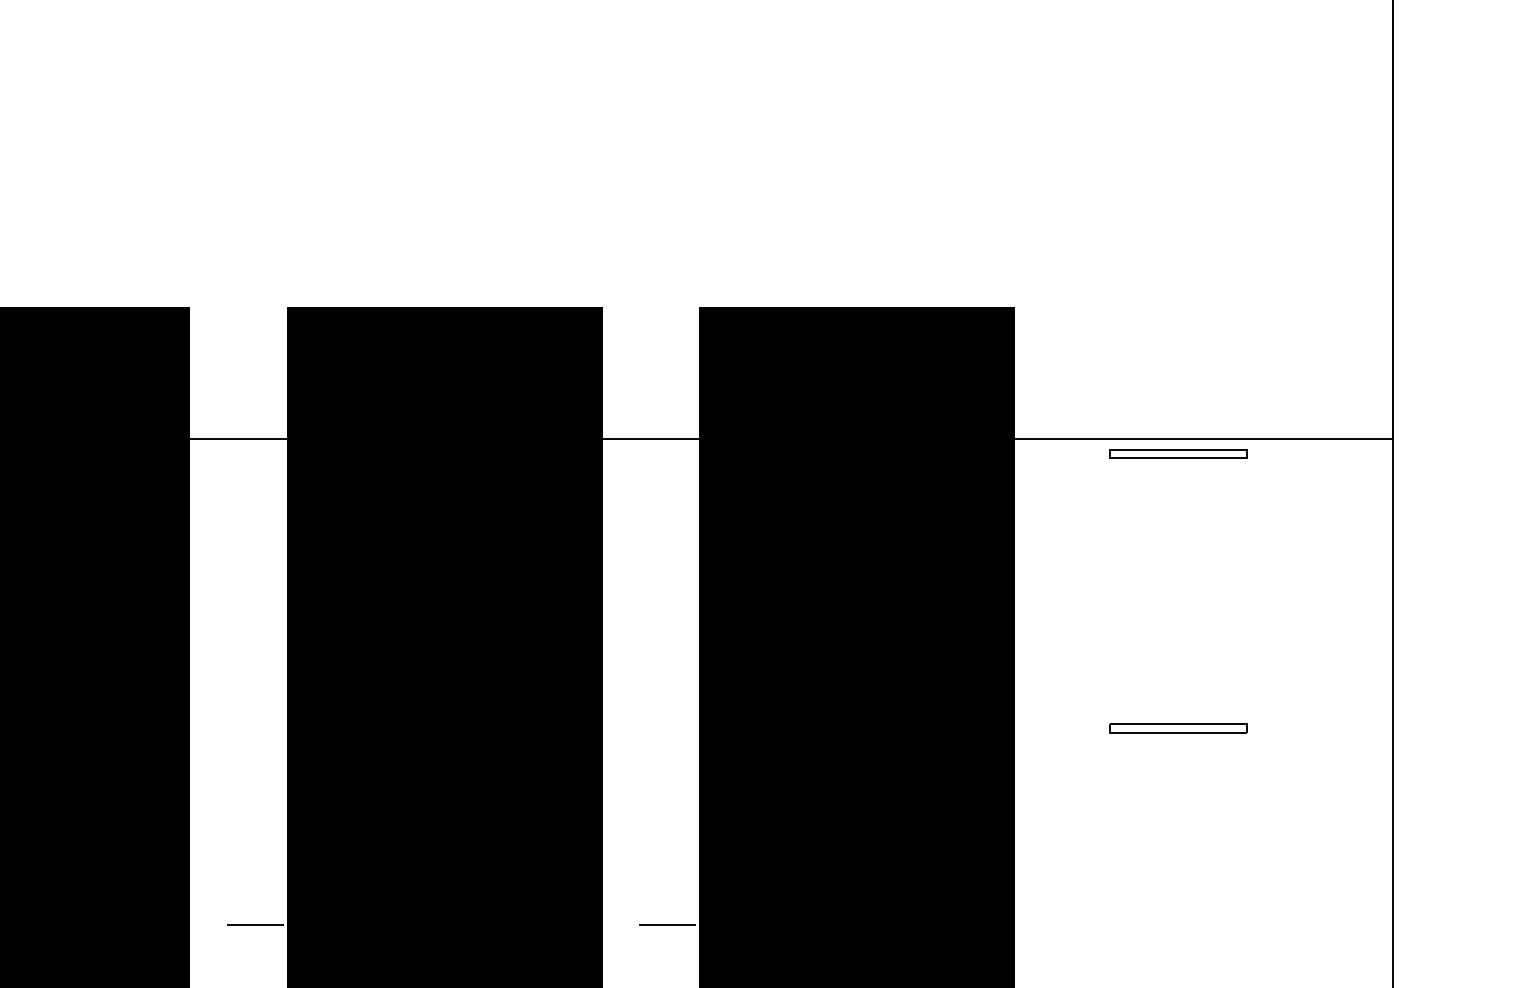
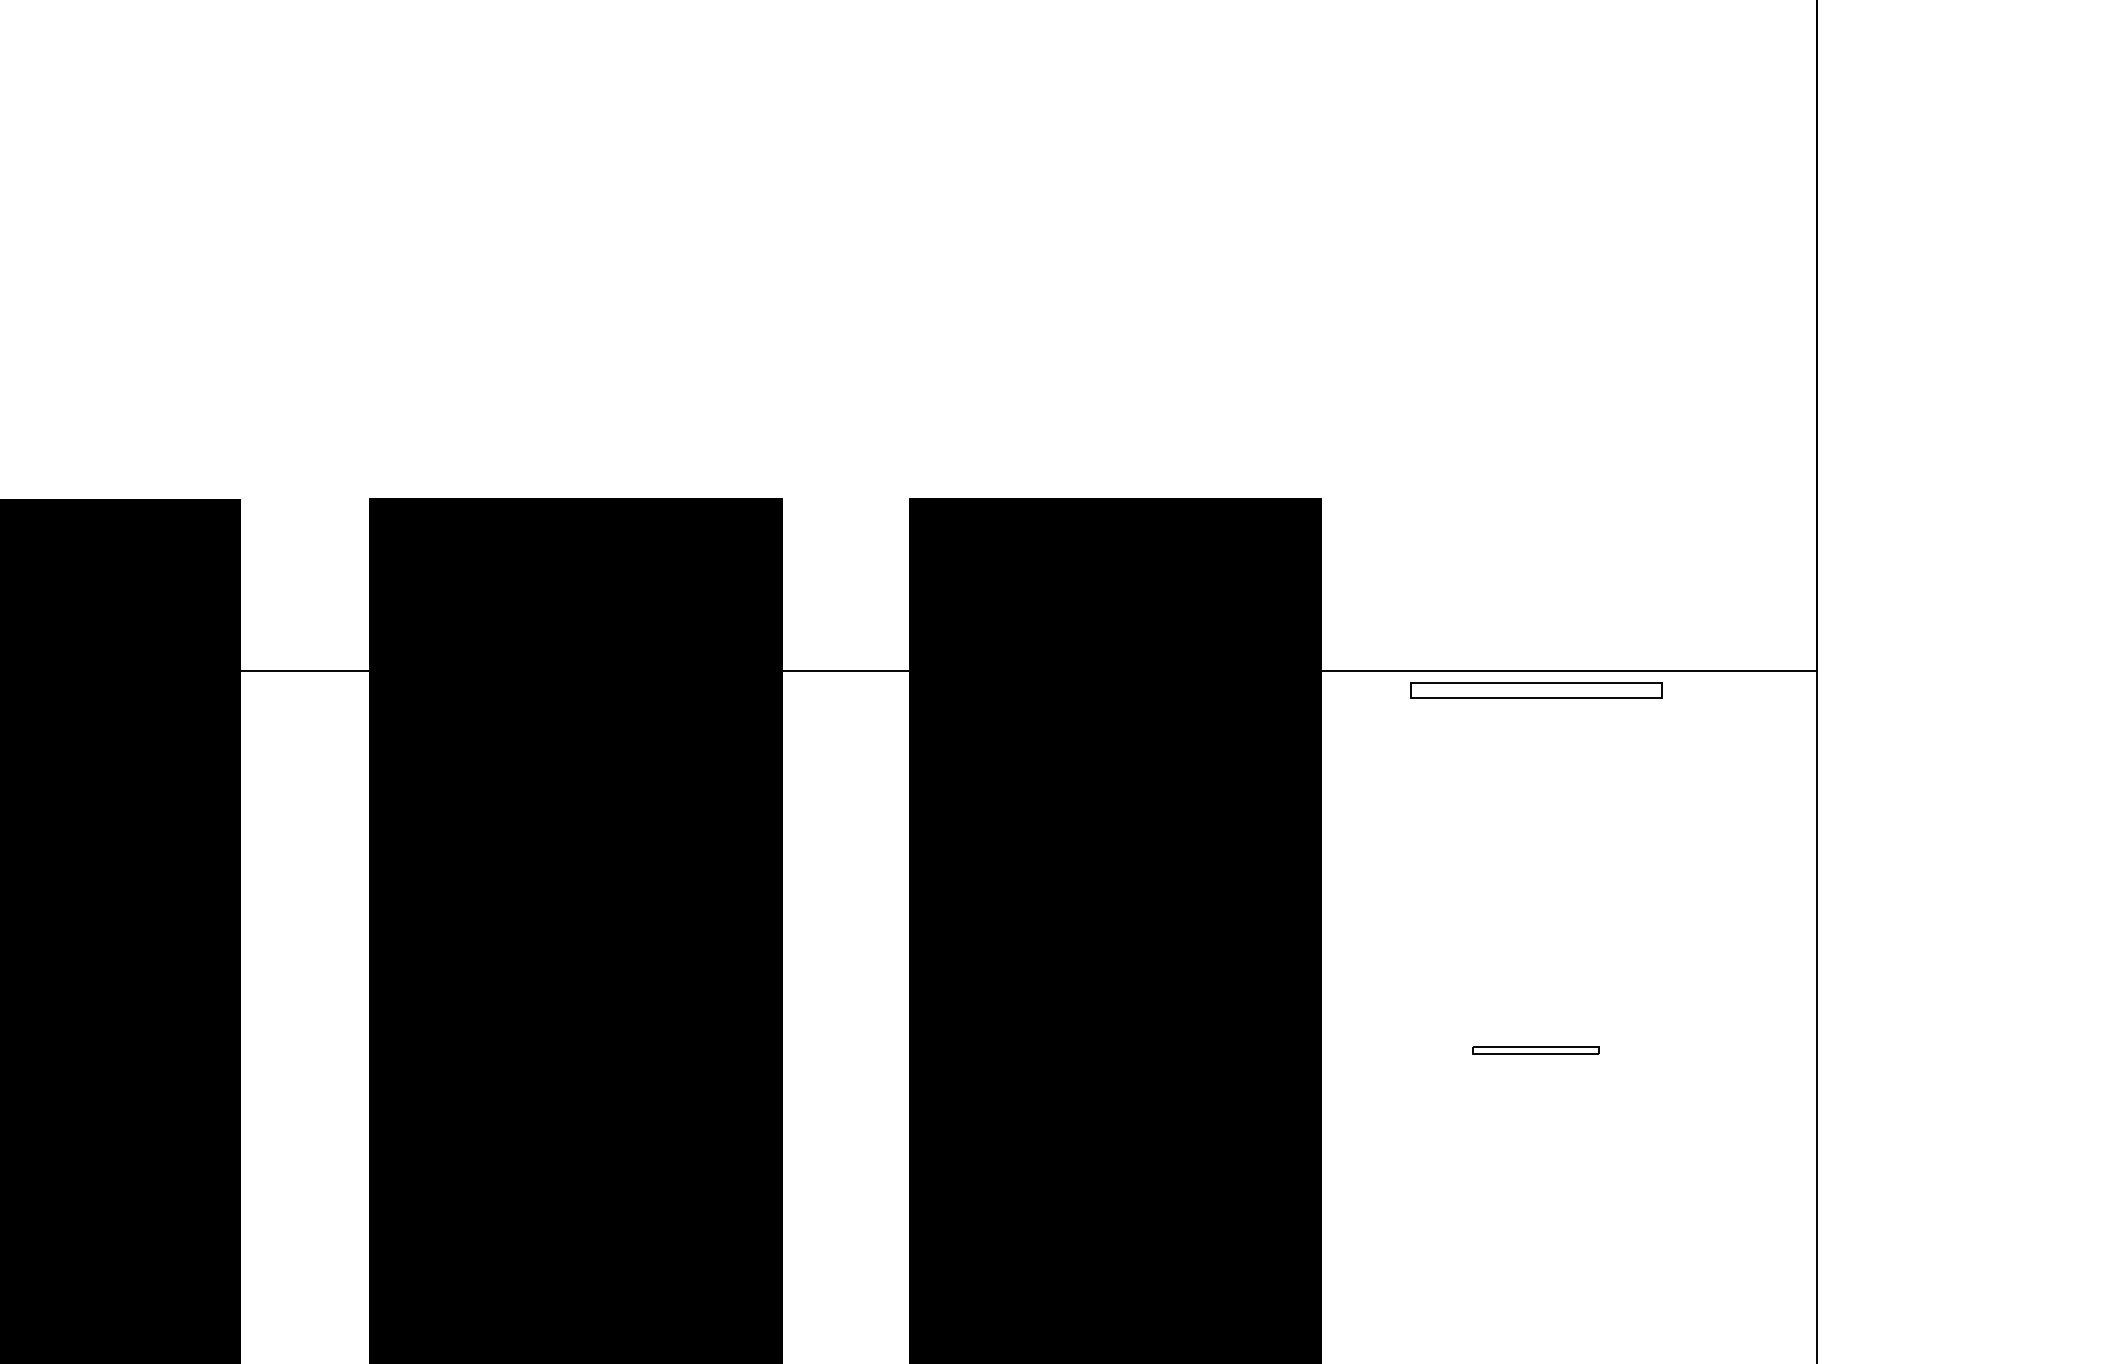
part: (1178, 453) -> (1535, 690), size x1.4
part: (1178, 728) -> (1535, 1050), size x0.7
line: (255, 924) -> (327, 1307), removed
line: (667, 924) -> (867, 1307), removed

